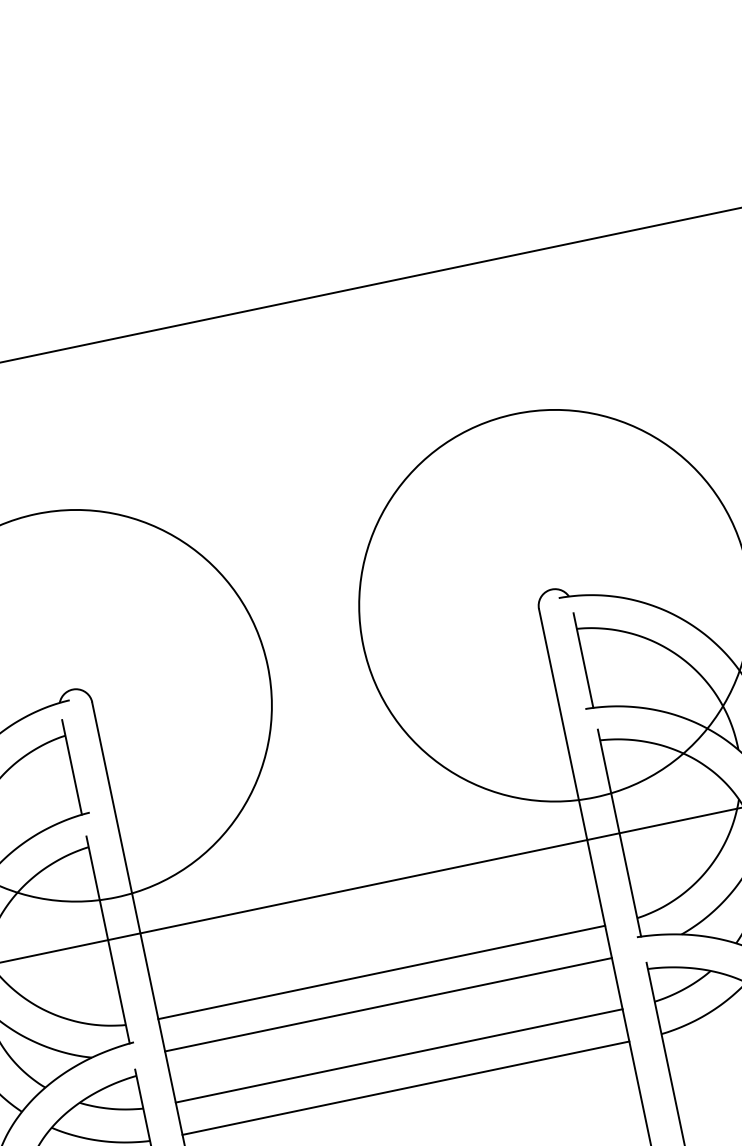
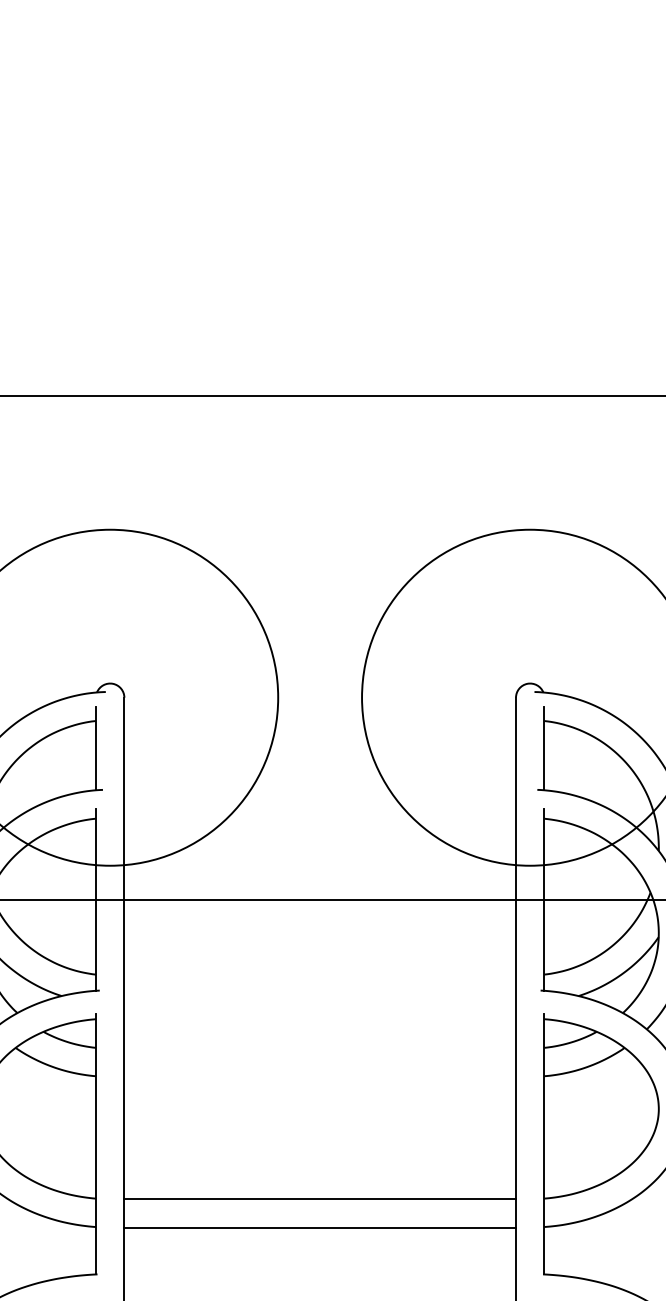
line: (382, 972) -> (320, 975), removed
line: (388, 1004) -> (320, 1003), removed
line: (399, 1055) -> (320, 1048), removed
line: (406, 1087) -> (320, 1076), removed

